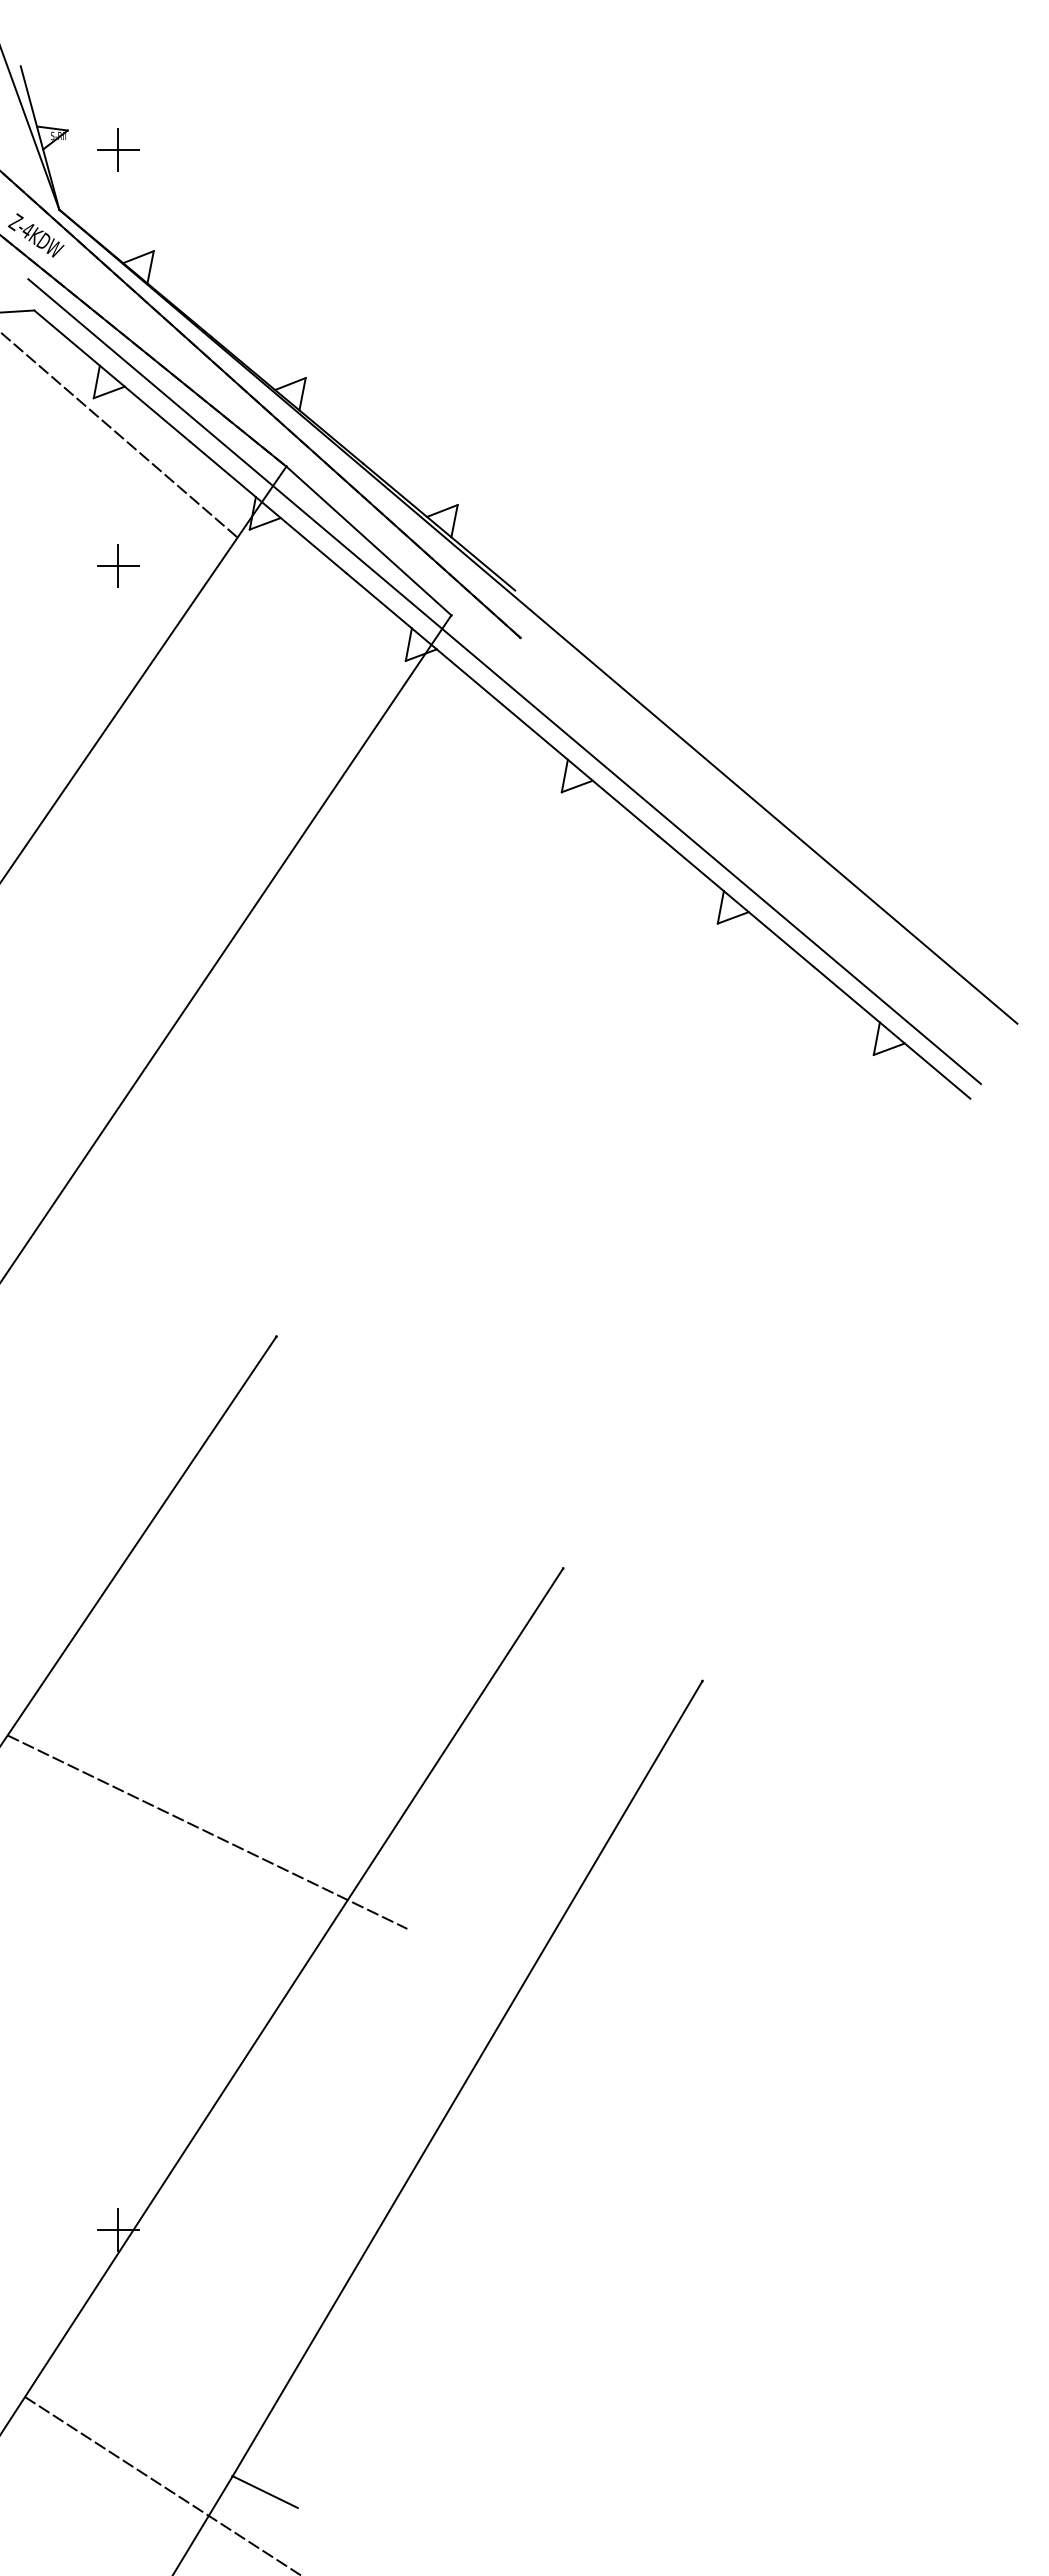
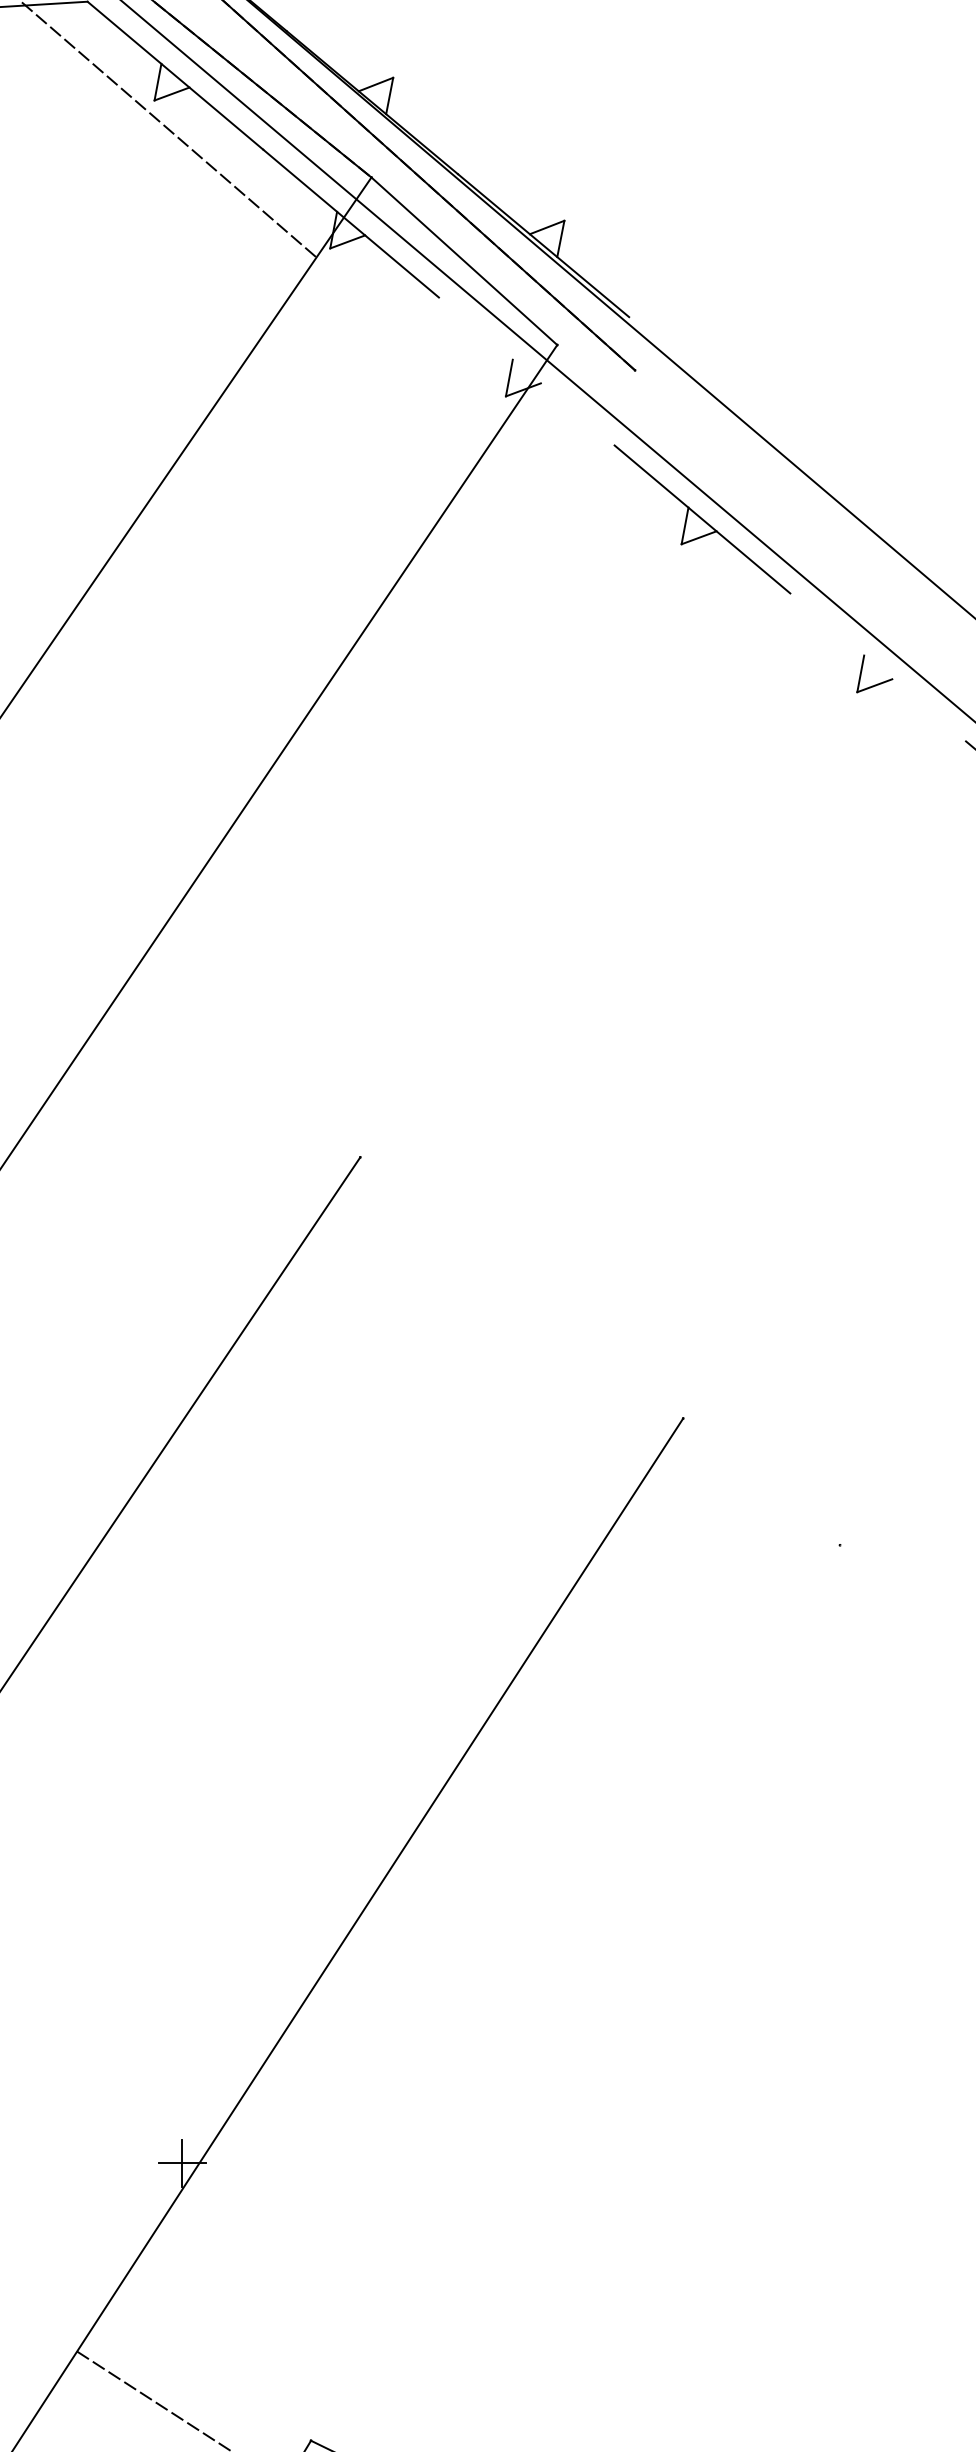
part: (118, 565) -> (182, 288), removed
line: (424, 638) -> (527, 371), removed
line: (736, 901) -> (878, 667), removed
line: (207, 1831) -> (282, 1714), removed
line: (467, 2078) -> (575, 1992), removed

